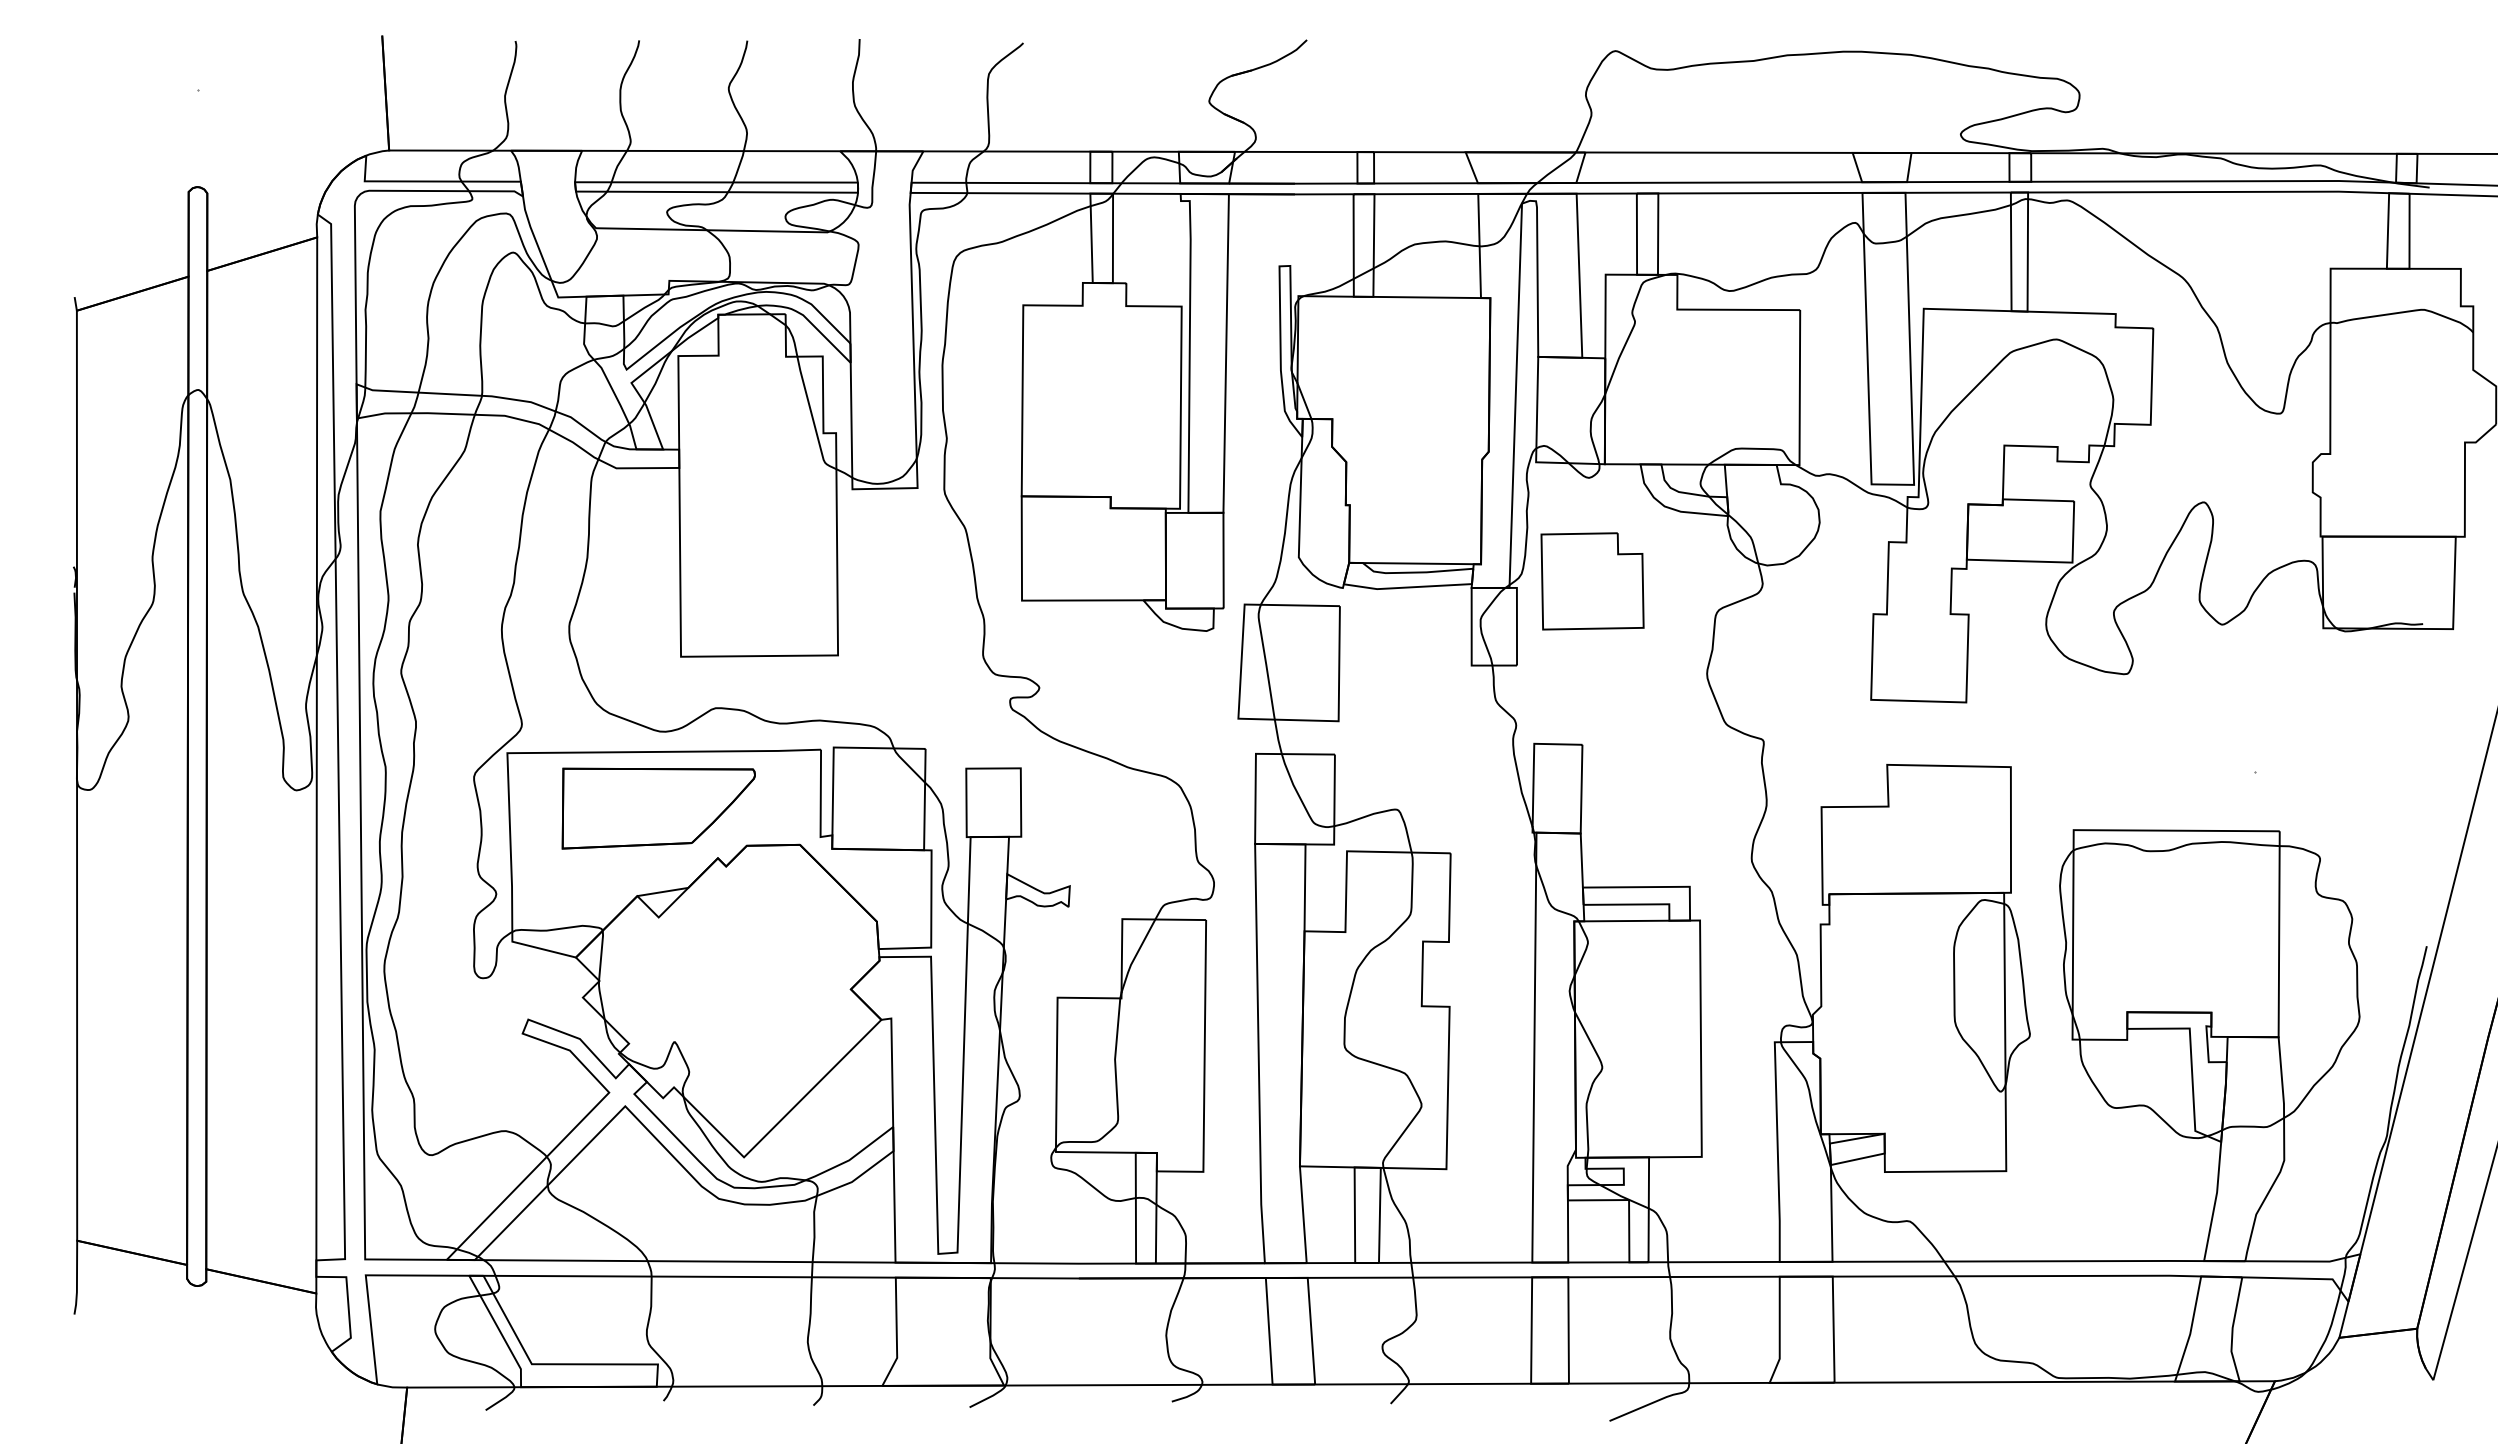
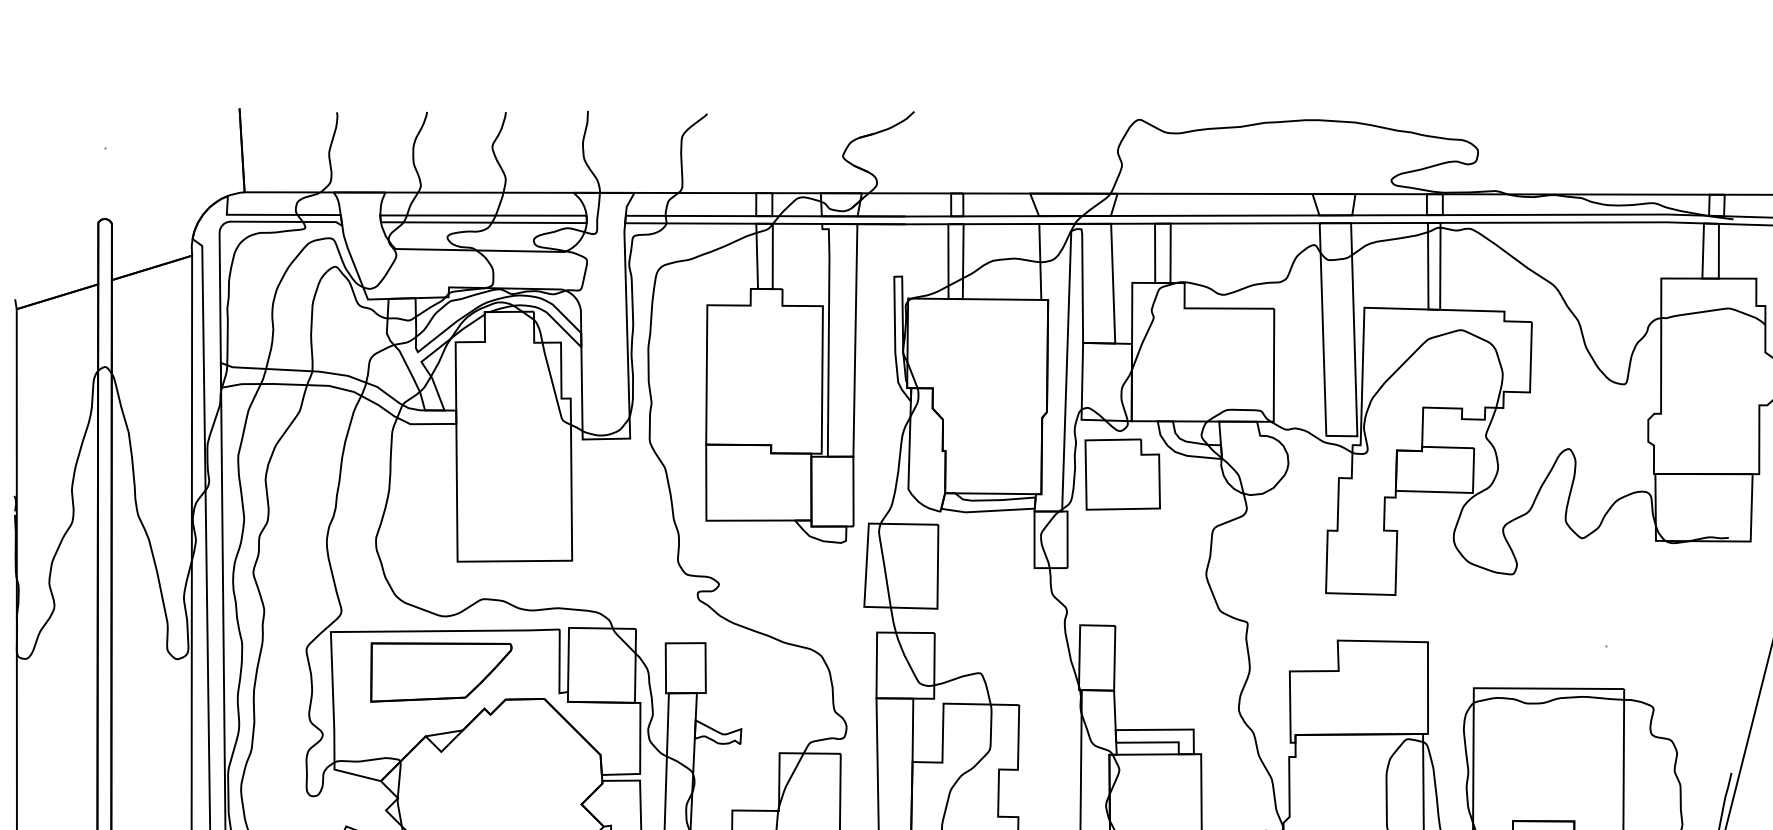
part: (1592, 581) -> (1122, 474), moved

